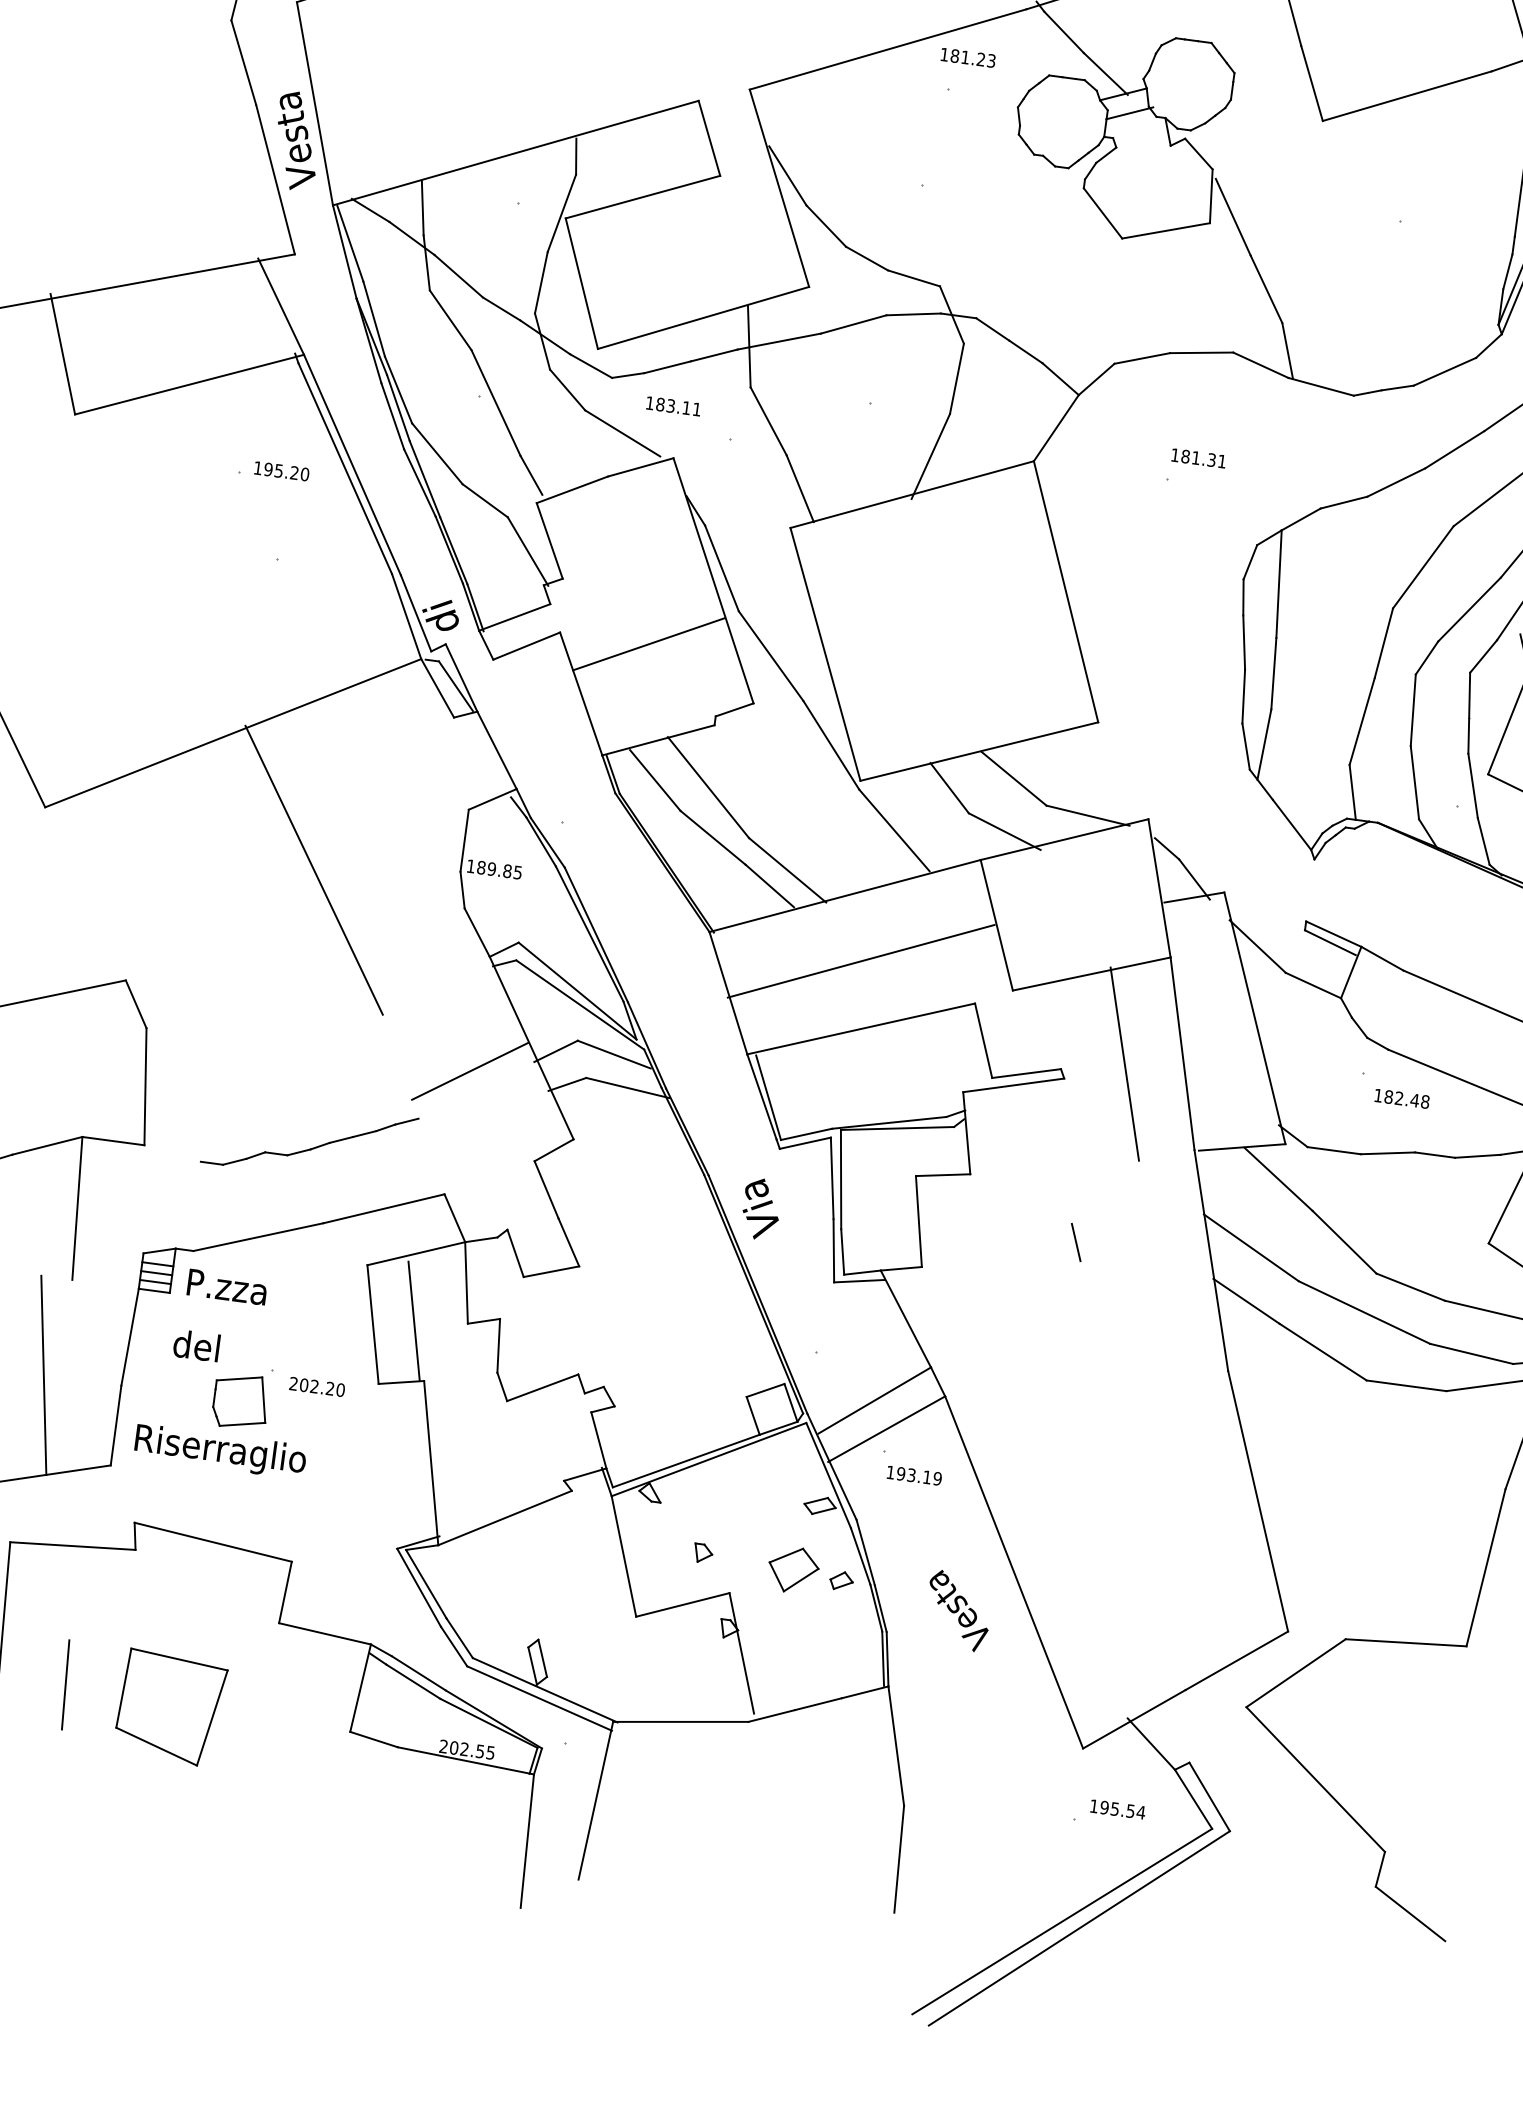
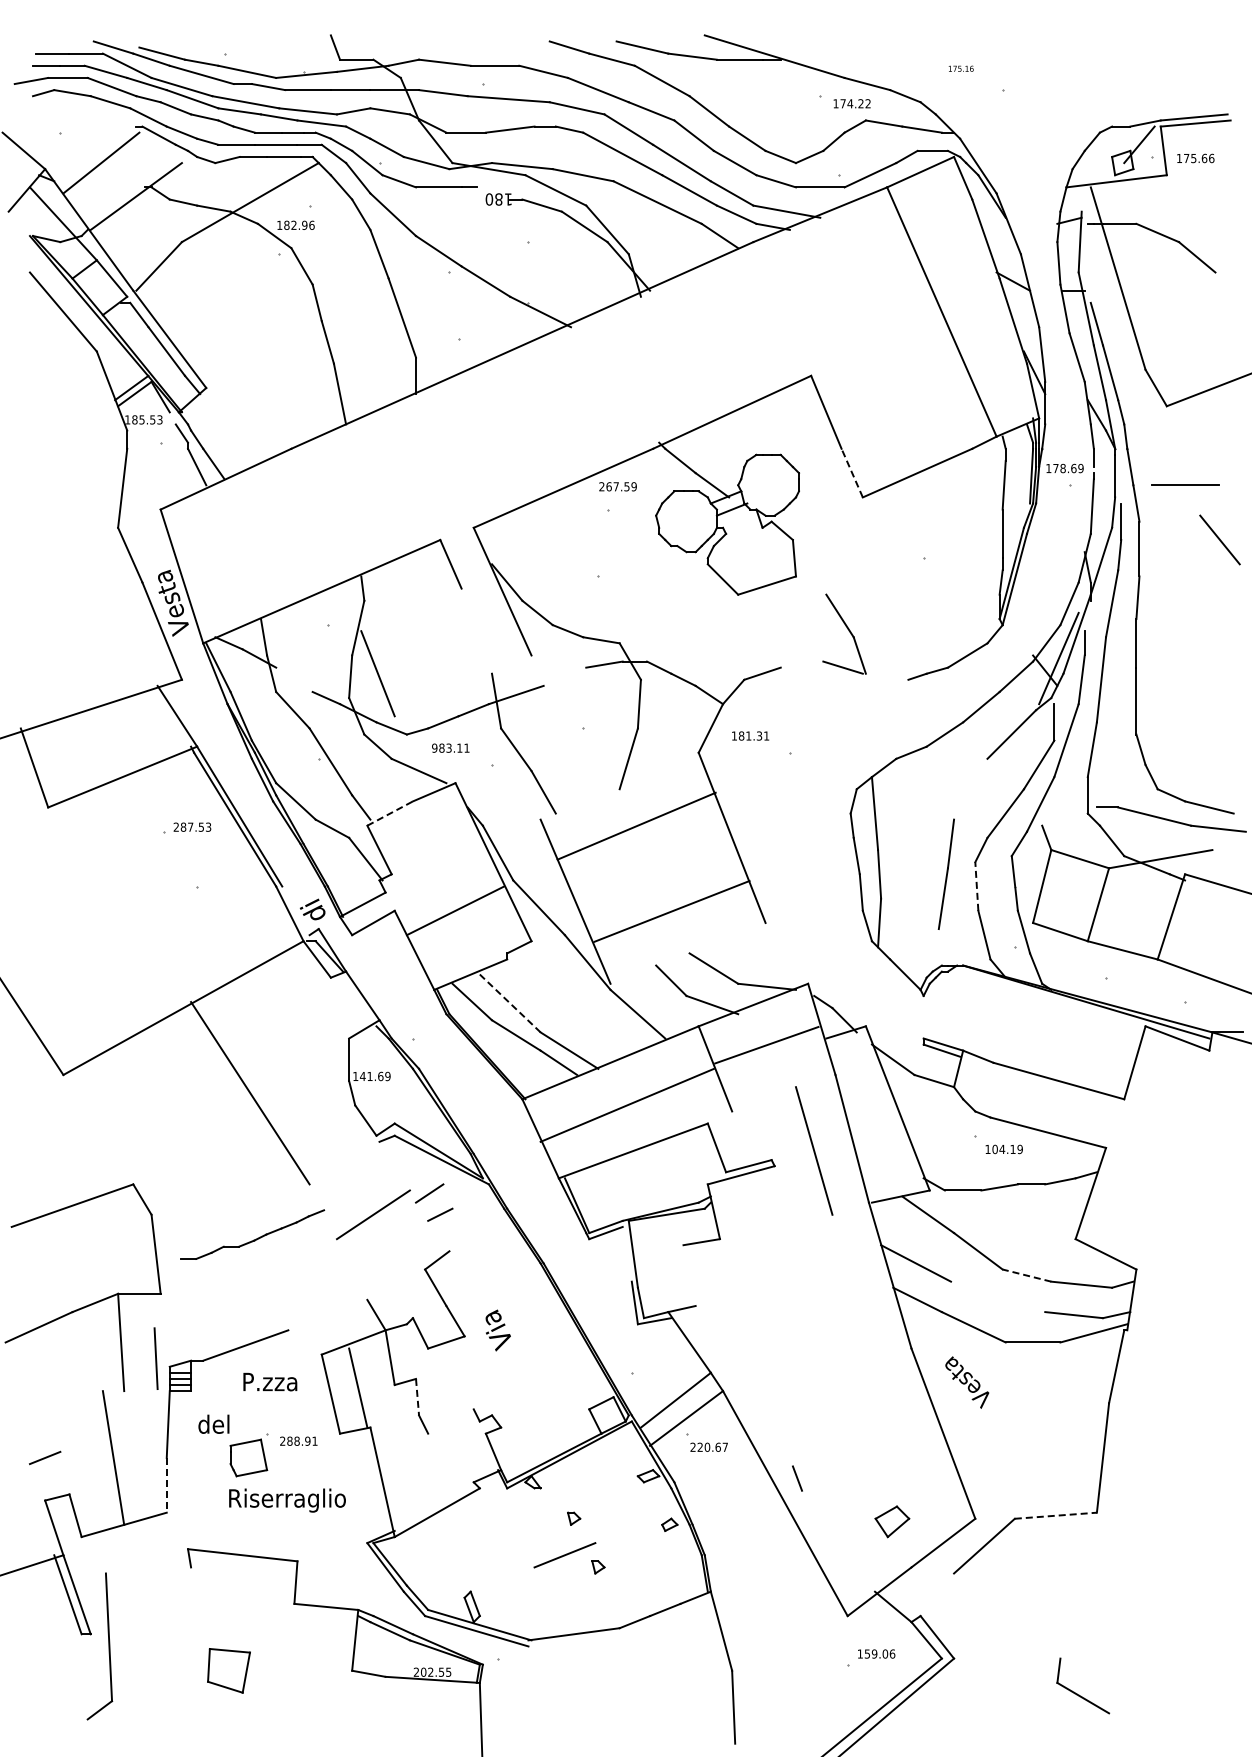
text: (967, 57) -> (617, 486), 181.23 -> 267.59
line: (1312, 84) -> (852, 473), solid -> dashed
line: (643, 196) -> (411, 609), removed
line: (1232, 217) -> (810, 570), removed
line: (458, 275) -> (294, 679), removed
line: (702, 317) -> (462, 685), removed
line: (853, 323) -> (564, 676), removed
line: (1200, 352) -> (801, 664), removed
line: (1320, 386) -> (885, 676), removed
text: (649, 402) -> (434, 747), 183.11 -> 983.11
text: (1198, 457) -> (750, 735), moved
text: (281, 470) -> (192, 826), 195.20 -> 287.53
line: (572, 489) -> (390, 813), solid -> dashed
line: (912, 493) -> (636, 825), moved
line: (1423, 566) -> (970, 788), removed
line: (415, 612) -> (295, 910), removed
line: (1412, 710) -> (976, 886), solid -> dashed
line: (978, 750) -> (671, 910), moved
line: (708, 786) -> (508, 1001), solid -> dashed
line: (1351, 792) -> (942, 947), removed
text: (499, 870) -> (375, 1076), 189.85 -> 141.69
line: (1091, 972) -> (766, 1044), moved
line: (531, 1047) -> (412, 1193), removed
line: (614, 1054) -> (469, 1190), removed
line: (628, 1087) -> (481, 1211), removed
text: (1407, 1098) -> (1007, 1148), 182.48 -> 104.19
part: (309, 1140) -> (252, 1234), moved
line: (831, 1177) -> (626, 1253), removed
line: (383, 1207) -> (327, 1314), removed
text: (760, 1209) -> (497, 1330), moved
line: (918, 1221) -> (689, 1275), removed
line: (1076, 1242) -> (797, 1478), moved
text: (227, 1286) -> (270, 1381), moved
line: (1410, 1286) -> (1026, 1275), solid -> dashed
line: (1365, 1312) -> (998, 1296), removed
line: (498, 1346) -> (417, 1397), solid -> dashed
text: (322, 1386) -> (302, 1440), 202.20 -> 288.91
line: (542, 1387) -> (450, 1421), removed
line: (115, 1425) -> (166, 1485), solid -> dashed
text: (220, 1451) -> (287, 1500), moved
text: (914, 1474) -> (709, 1446), 193.19 -> 220.67
line: (72, 1546) -> (148, 1570), removed
line: (623, 1555) -> (520, 1527), removed
part: (793, 1569) -> (892, 1521), moved
text: (958, 1610) -> (967, 1382), moved
line: (1407, 1642) -> (1056, 1515), solid -> dashed
line: (741, 1653) -> (608, 1582), removed
line: (64, 1684) -> (155, 1358), moved
part: (170, 1707) -> (228, 1670), size x0.6
line: (1316, 1778) -> (1007, 1615), removed
line: (595, 1799) -> (523, 1694), removed
text: (1122, 1809) -> (879, 1653), 195.54 -> 159.06

